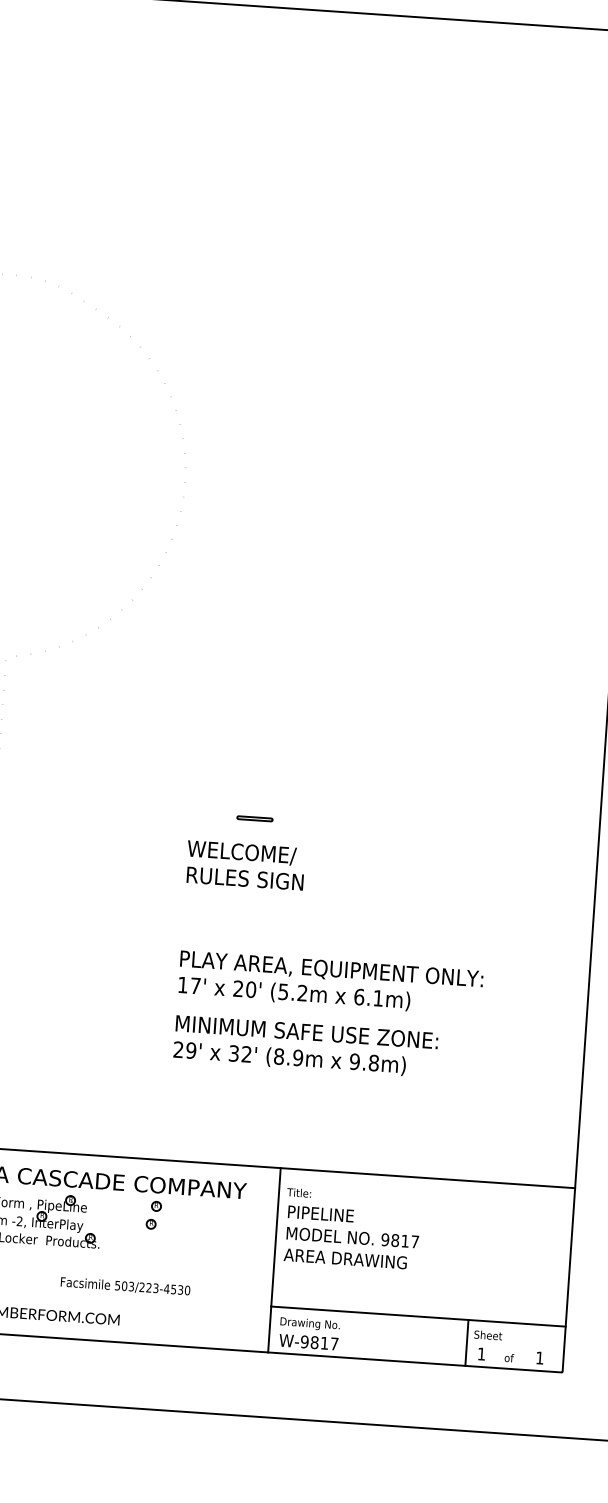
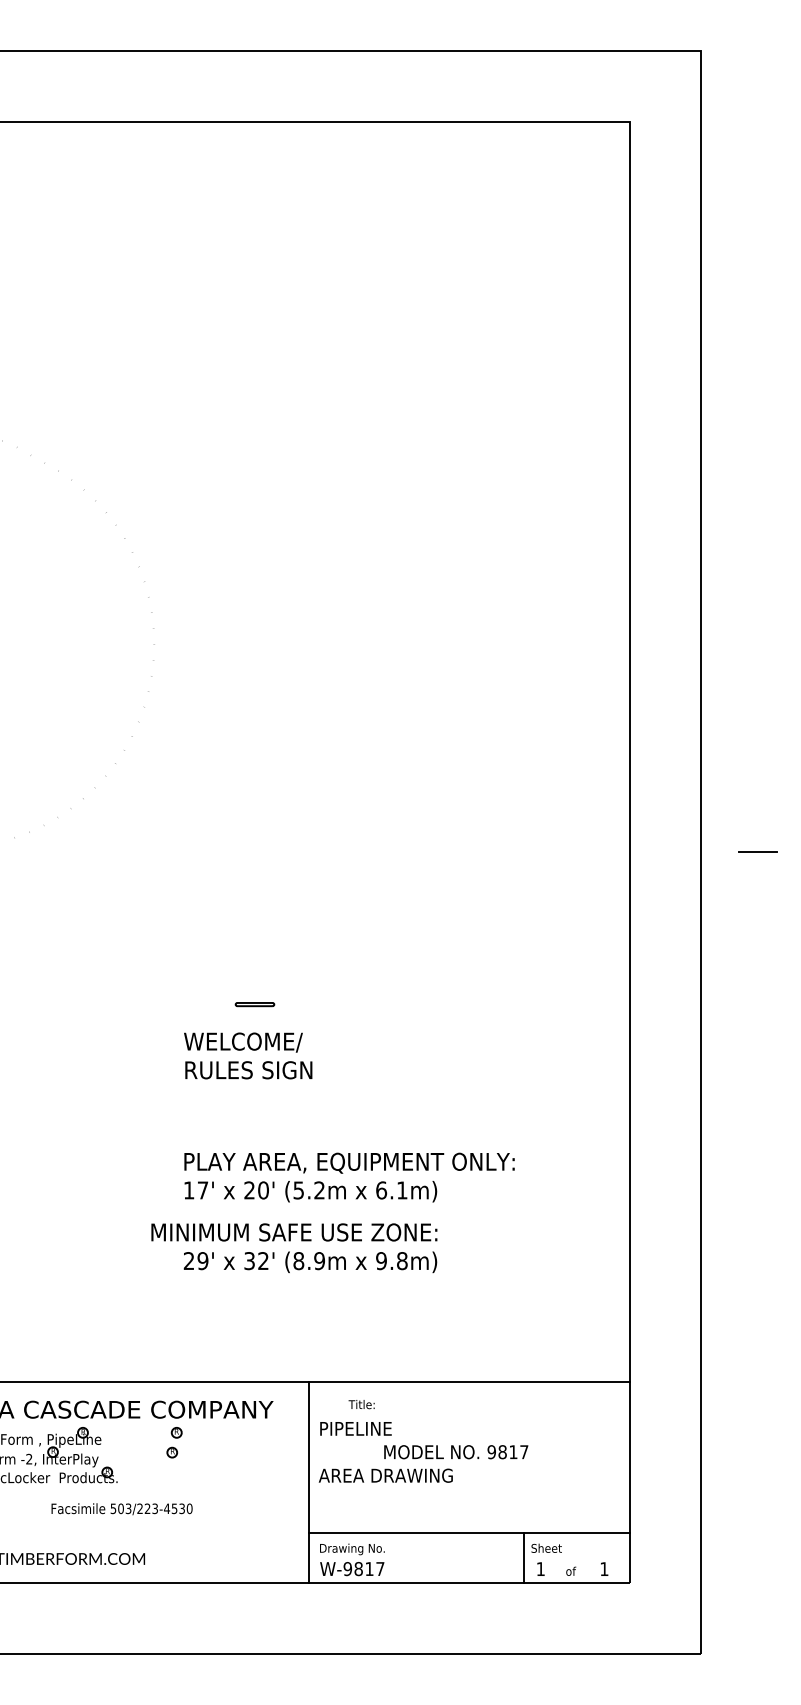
text: (307, 1032) -> (294, 1232), moved
text: (298, 1192) -> (361, 1404), moved
text: (353, 1237) -> (456, 1452), moved
text: (125, 1286) -> (121, 1509), moved

